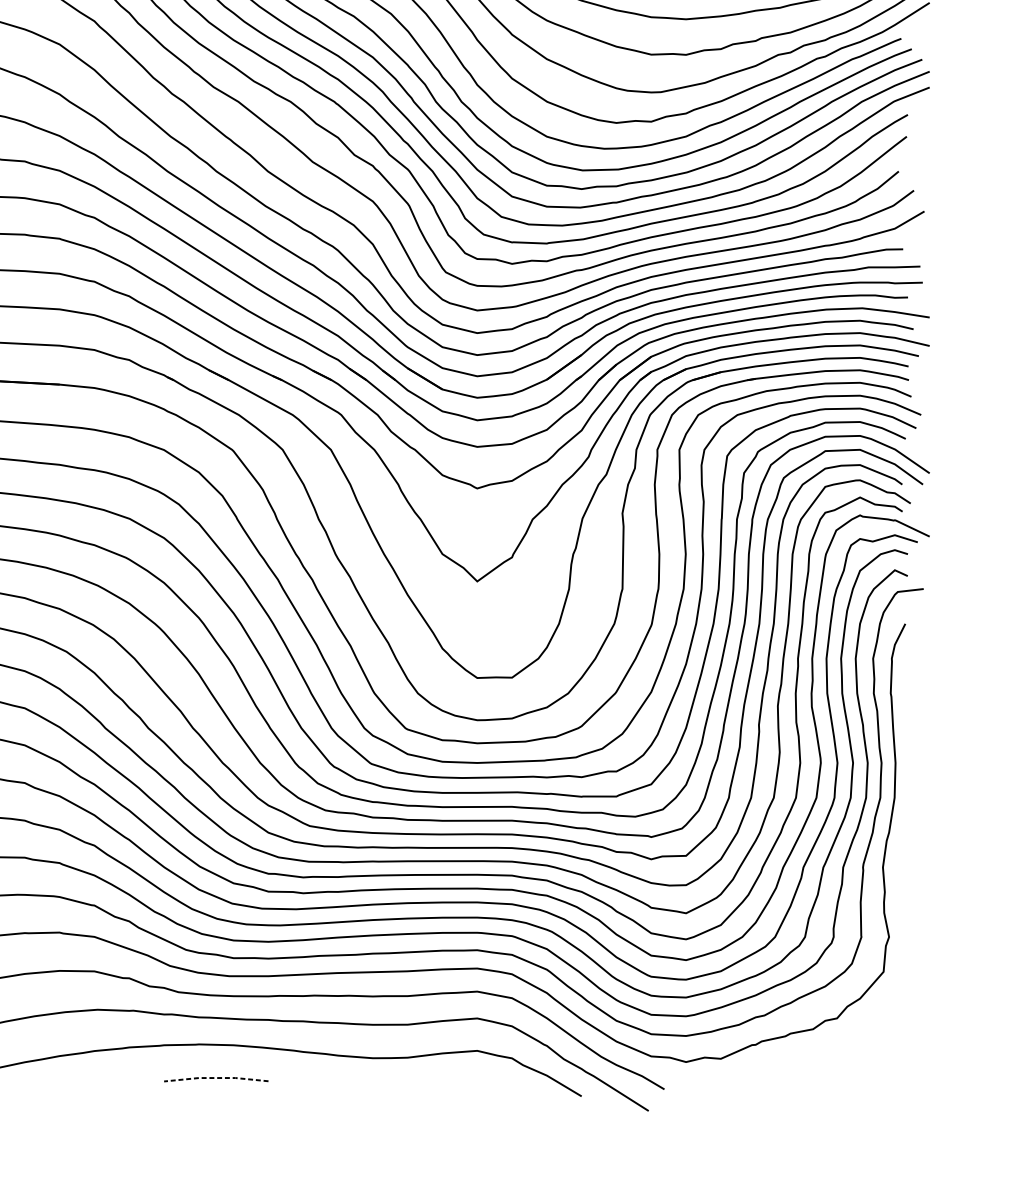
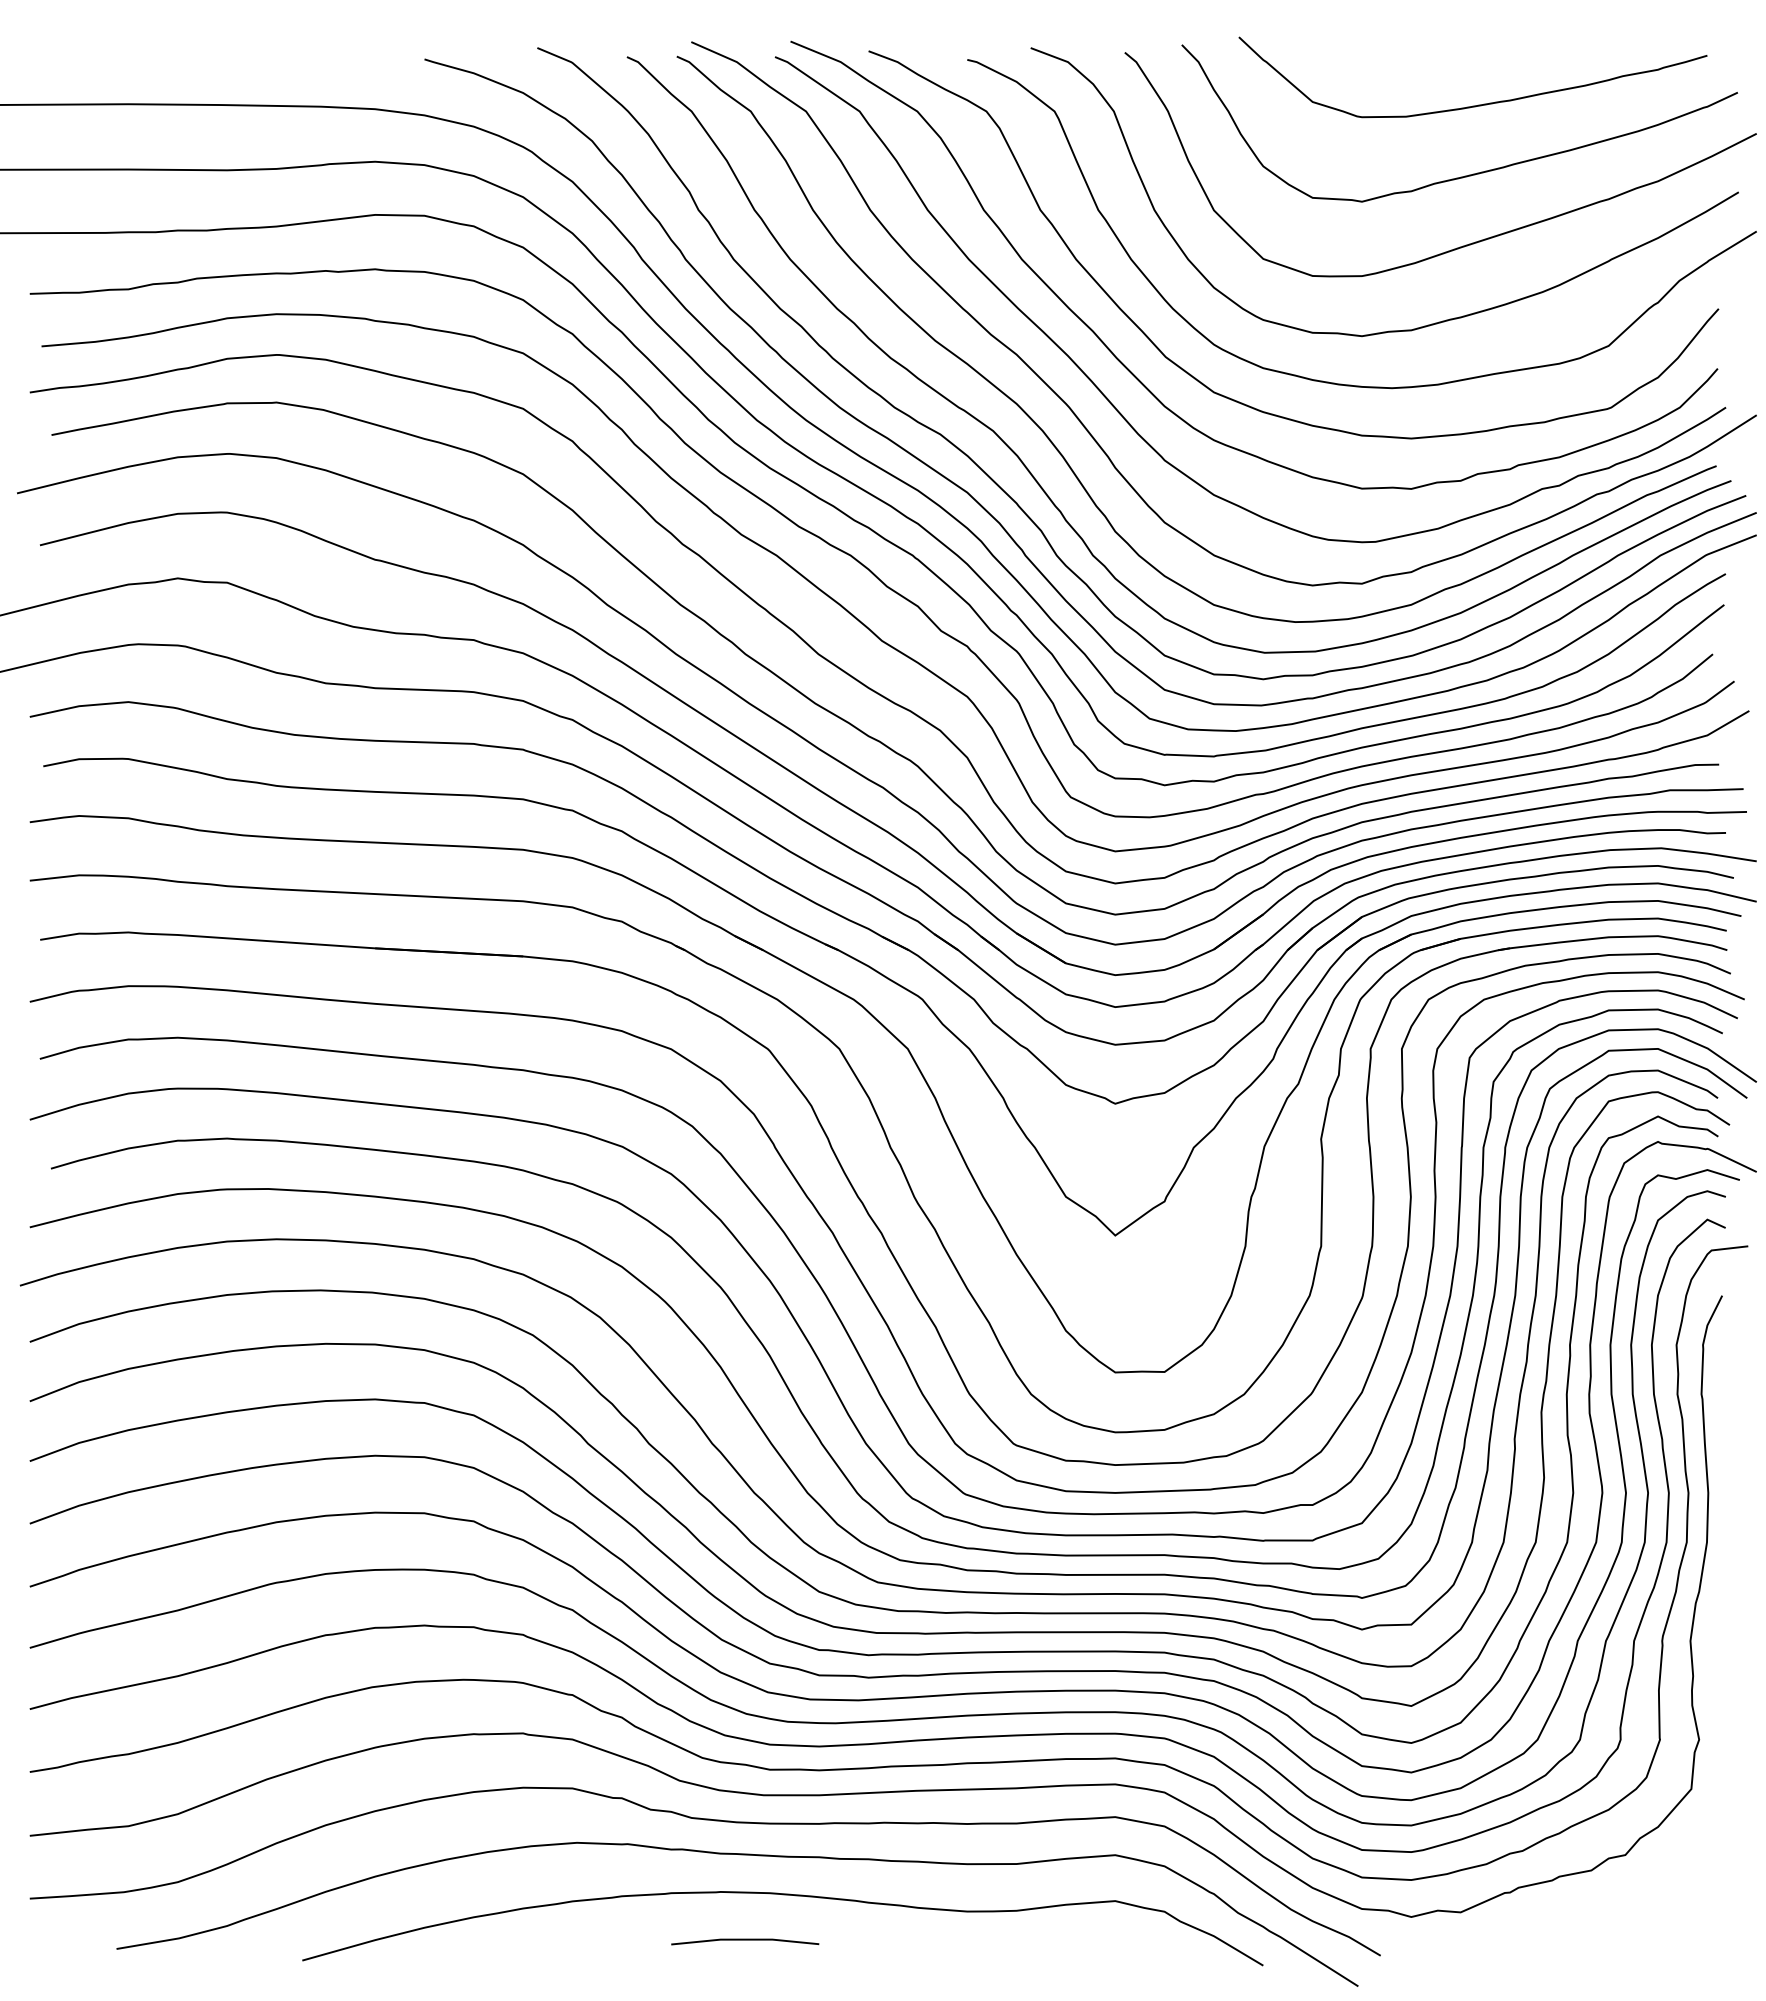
line: (216, 1077) -> (745, 1939), dashed -> solid

